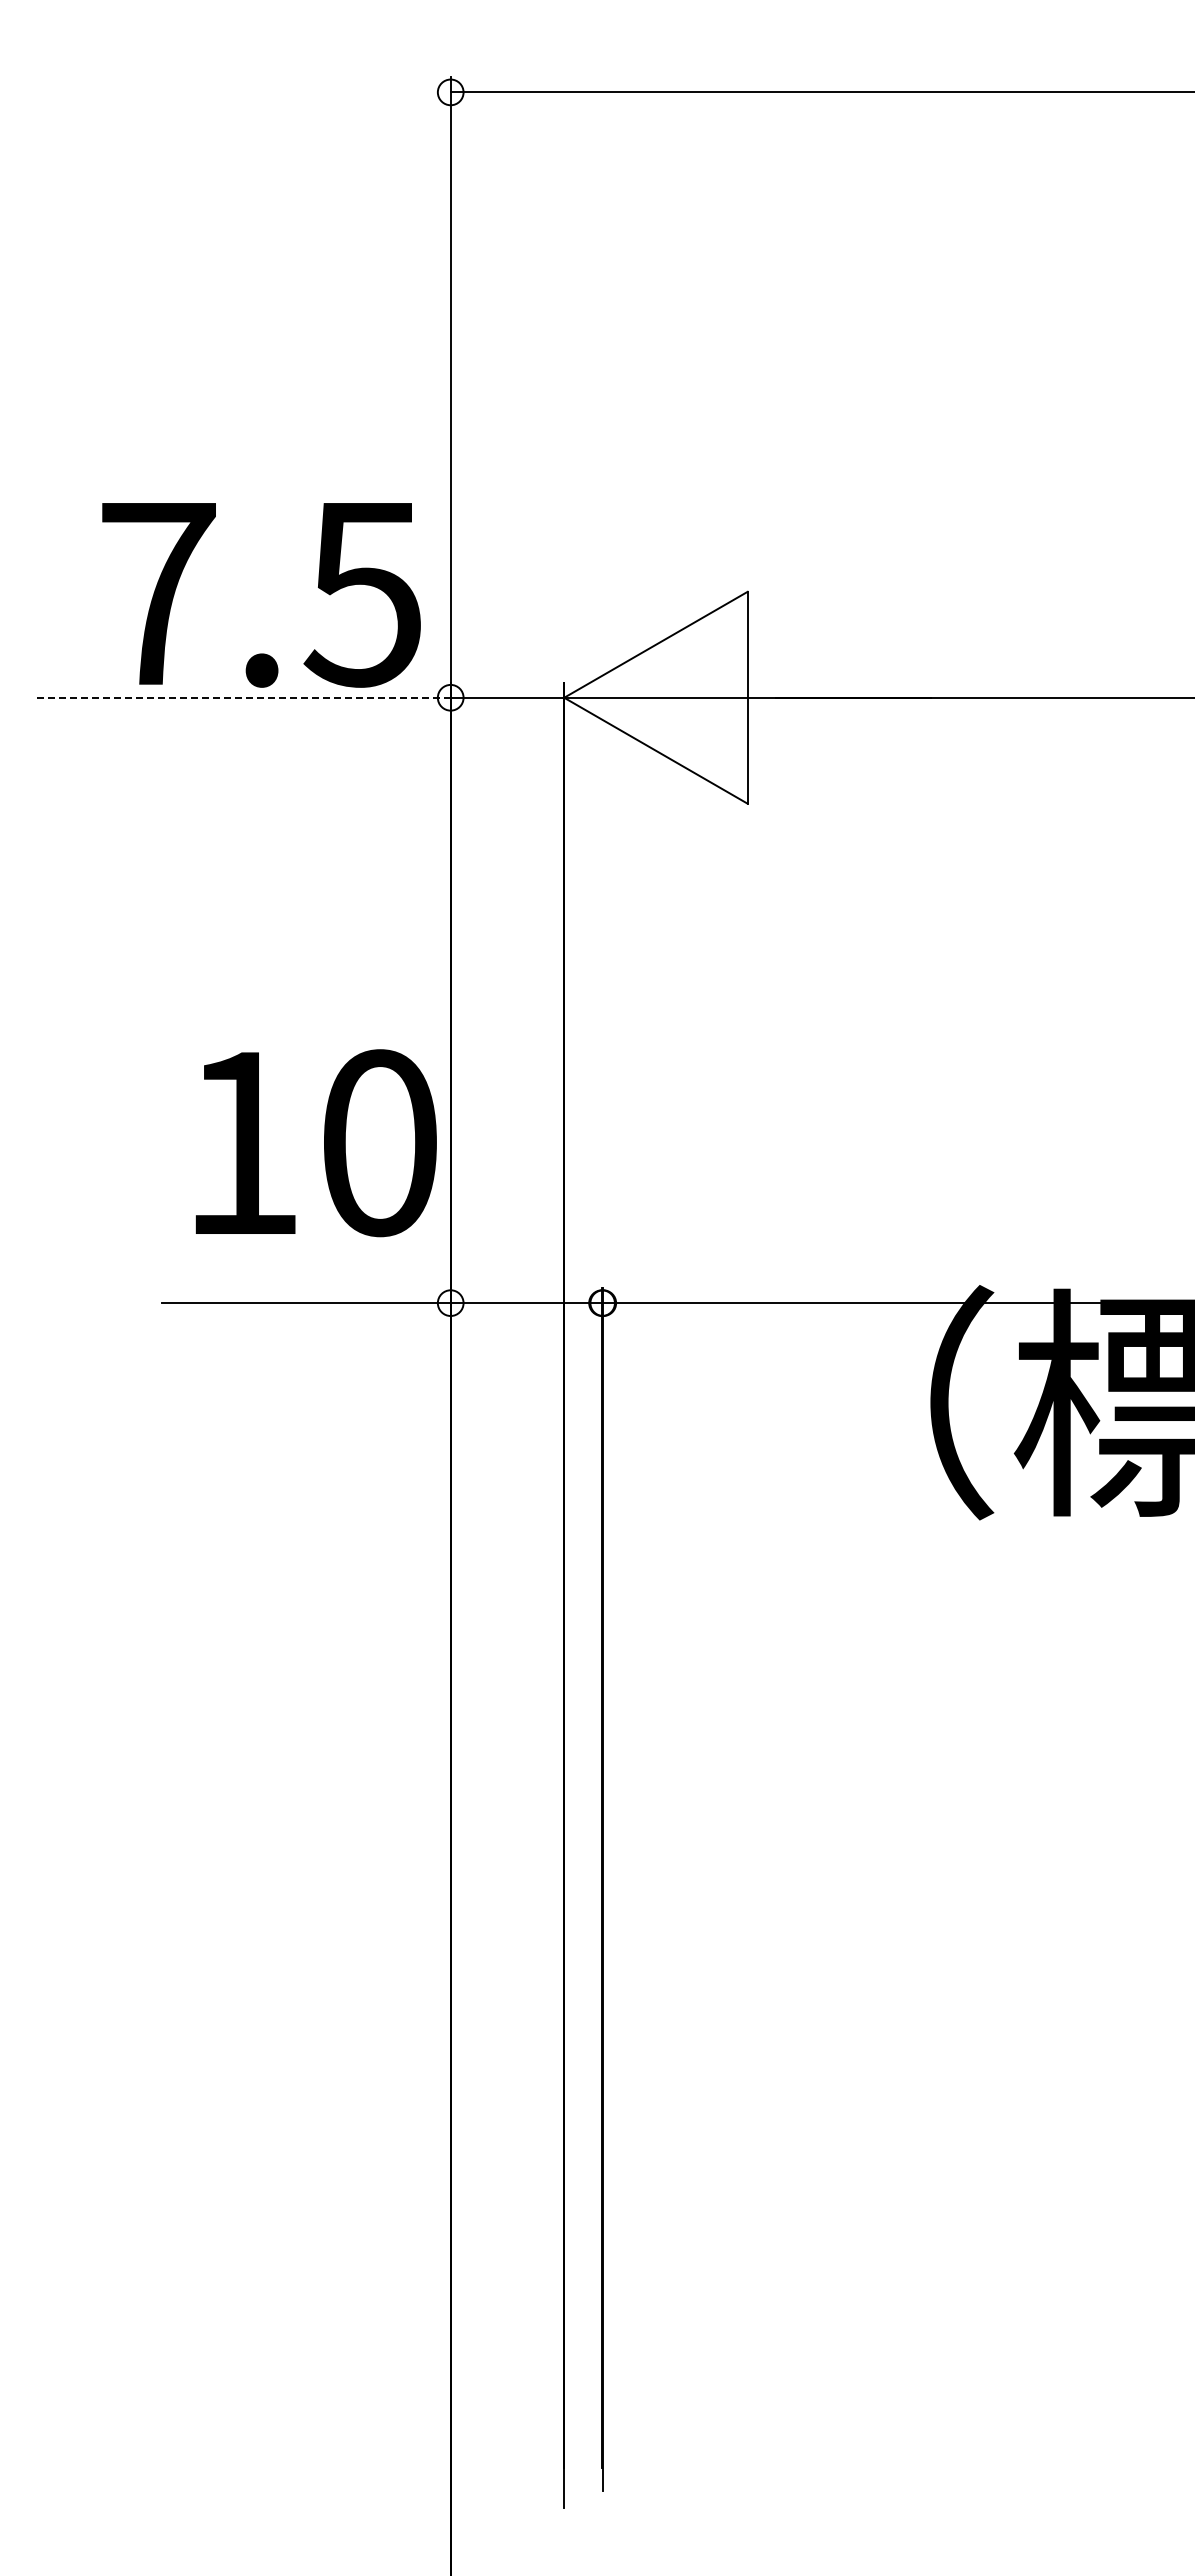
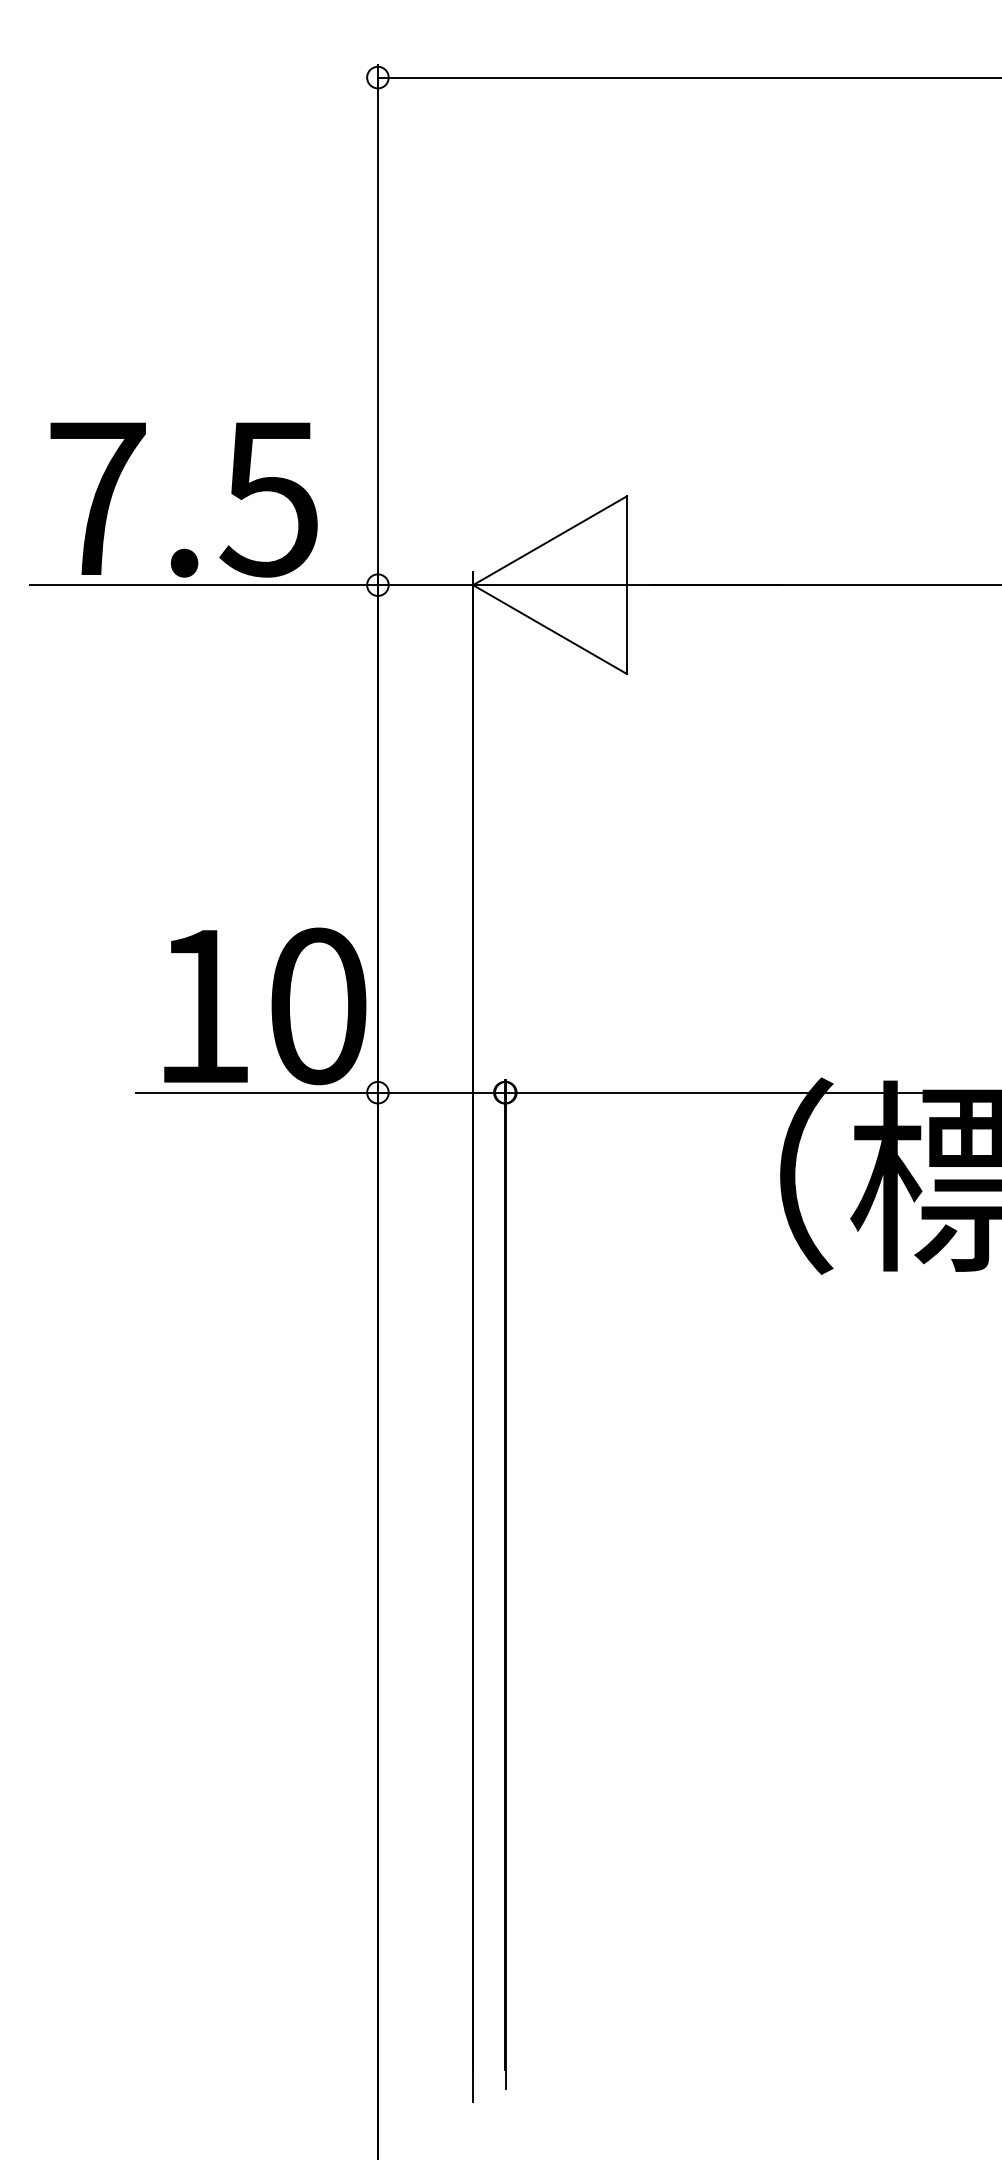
text: (261, 595) -> (184, 500), moved
line: (242, 697) -> (203, 584), dashed -> solid
text: (315, 1143) -> (264, 1006), moved

